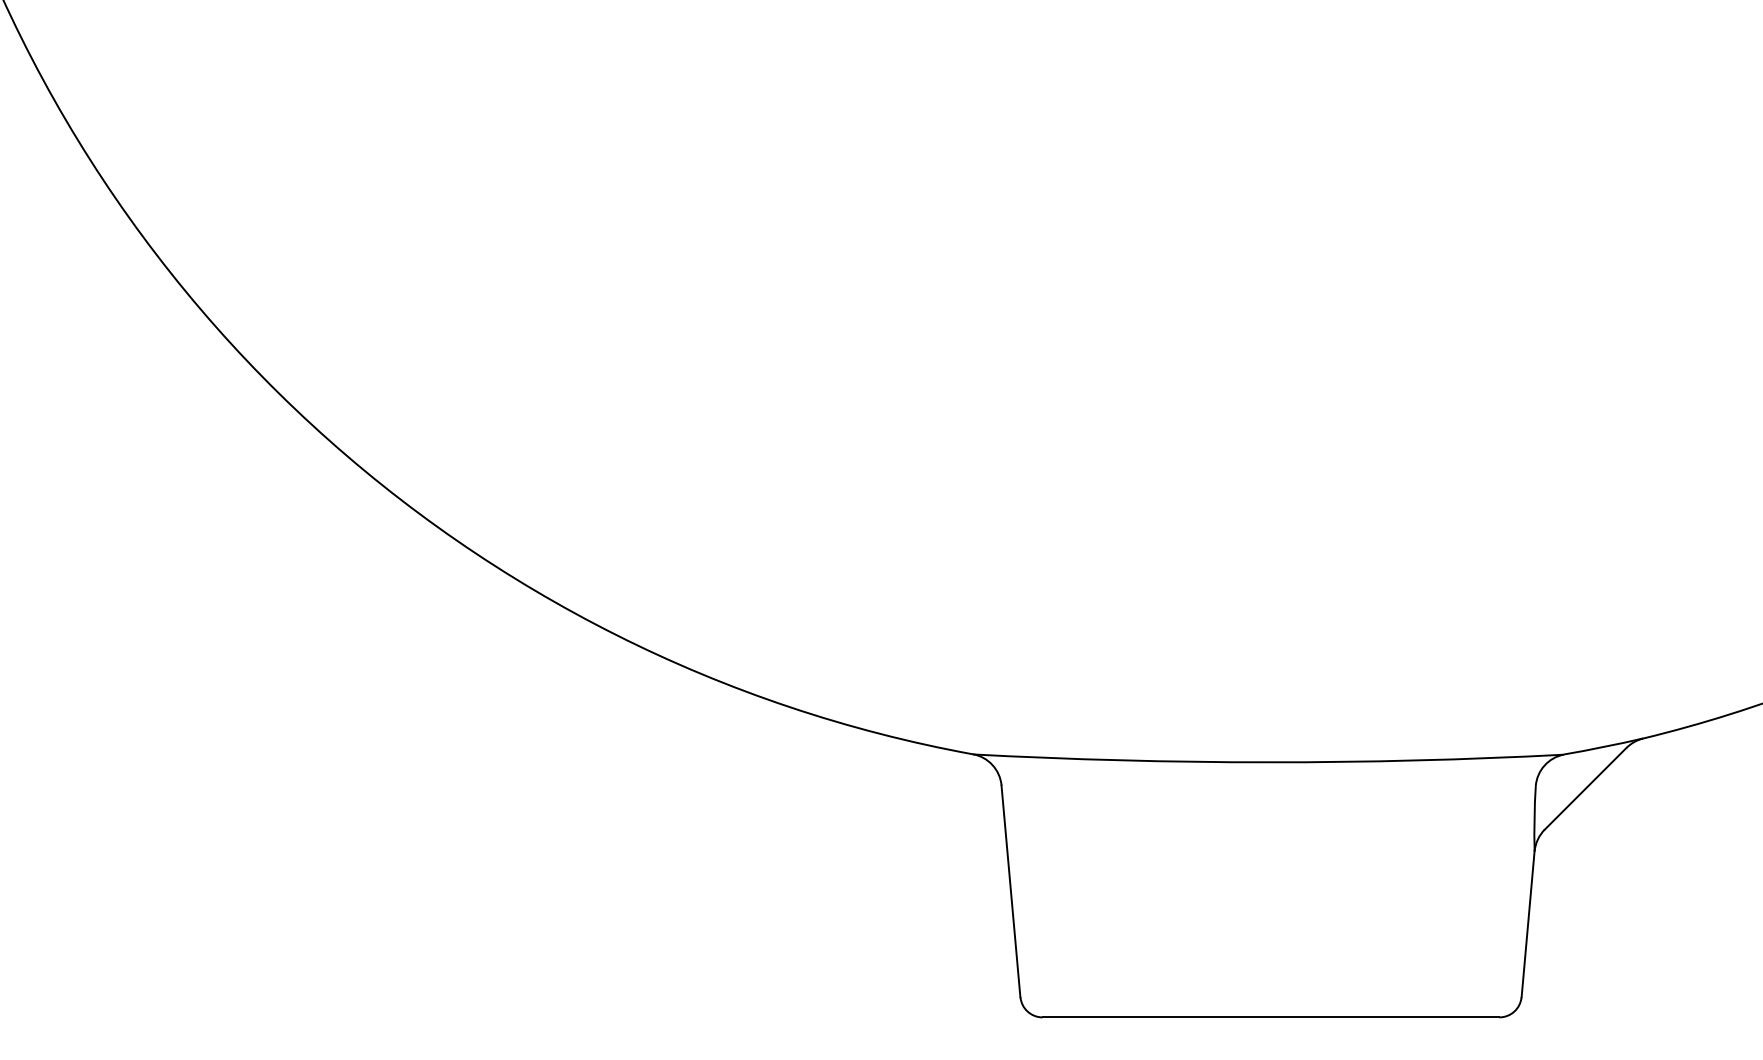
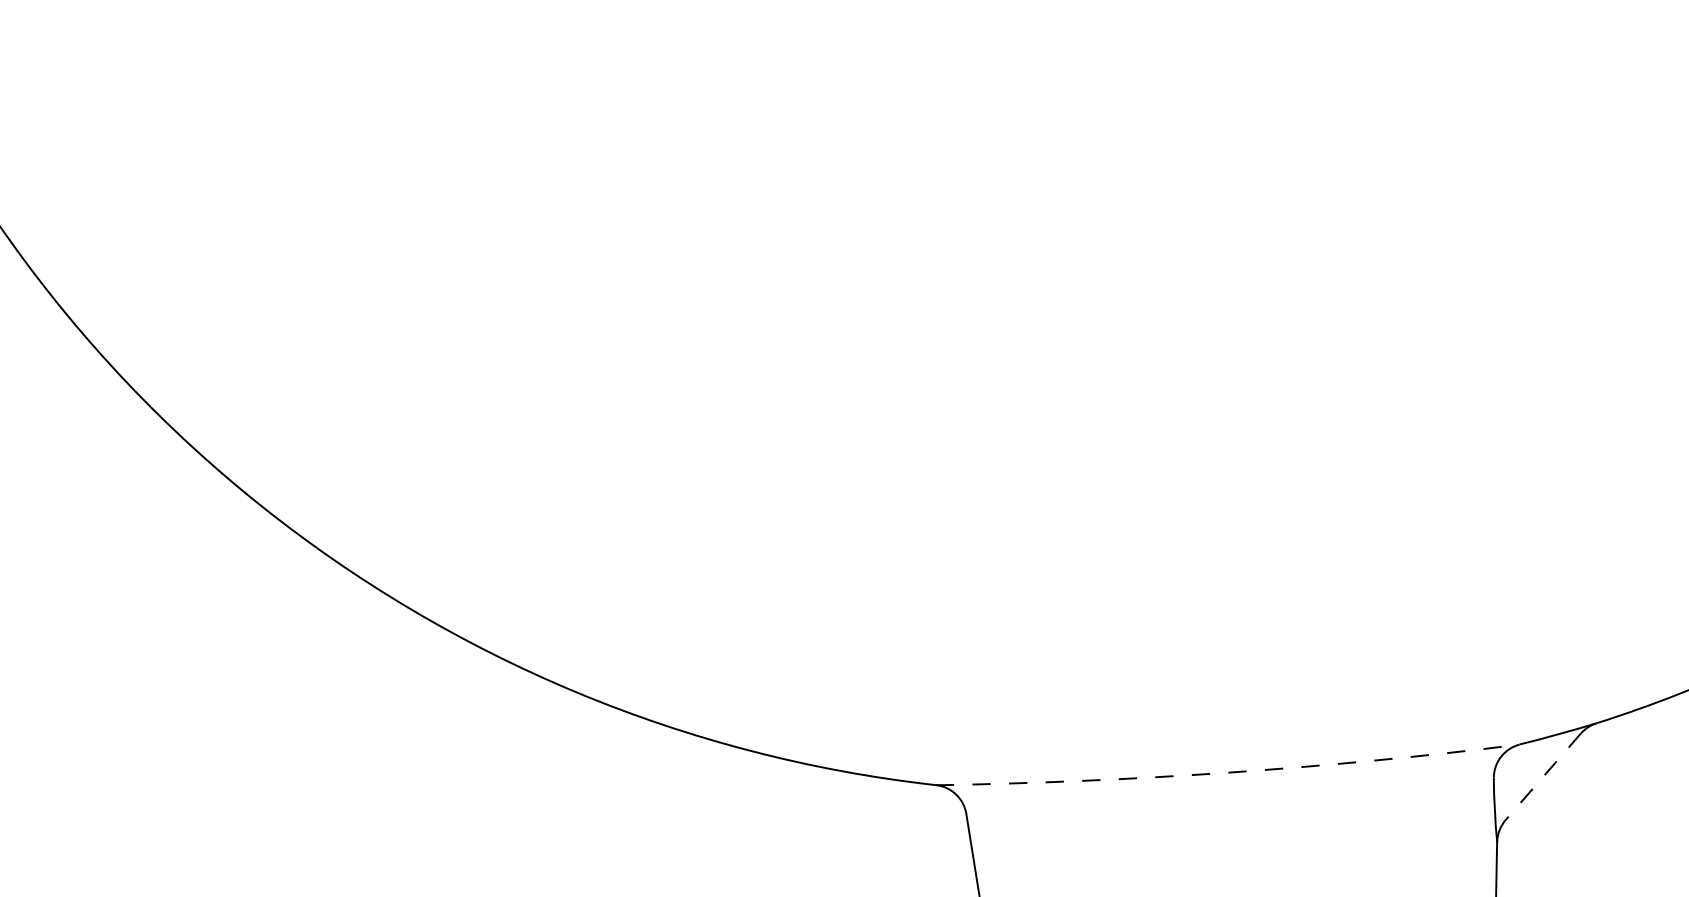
arc: (1268, 762) -> (1228, 772), solid -> dashed
line: (1585, 788) -> (1543, 776), solid -> dashed

